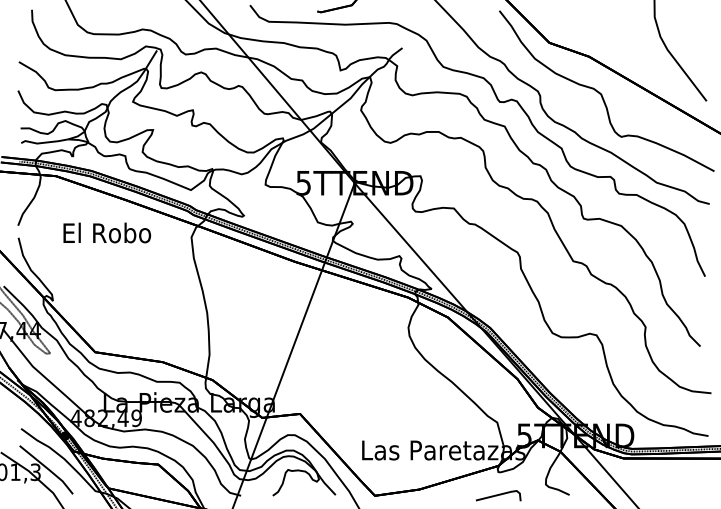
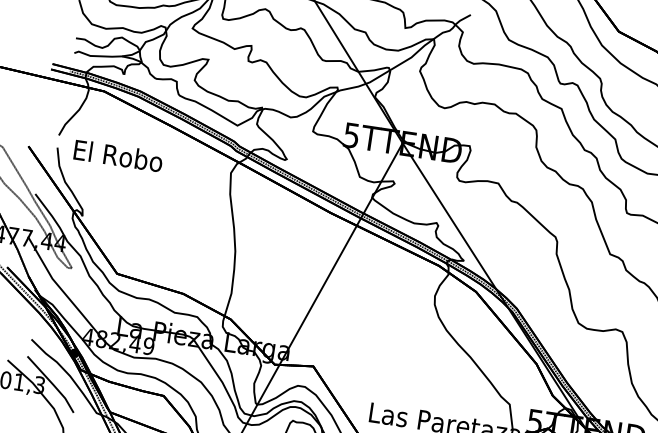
text: (107, 232) -> (118, 155), moved

